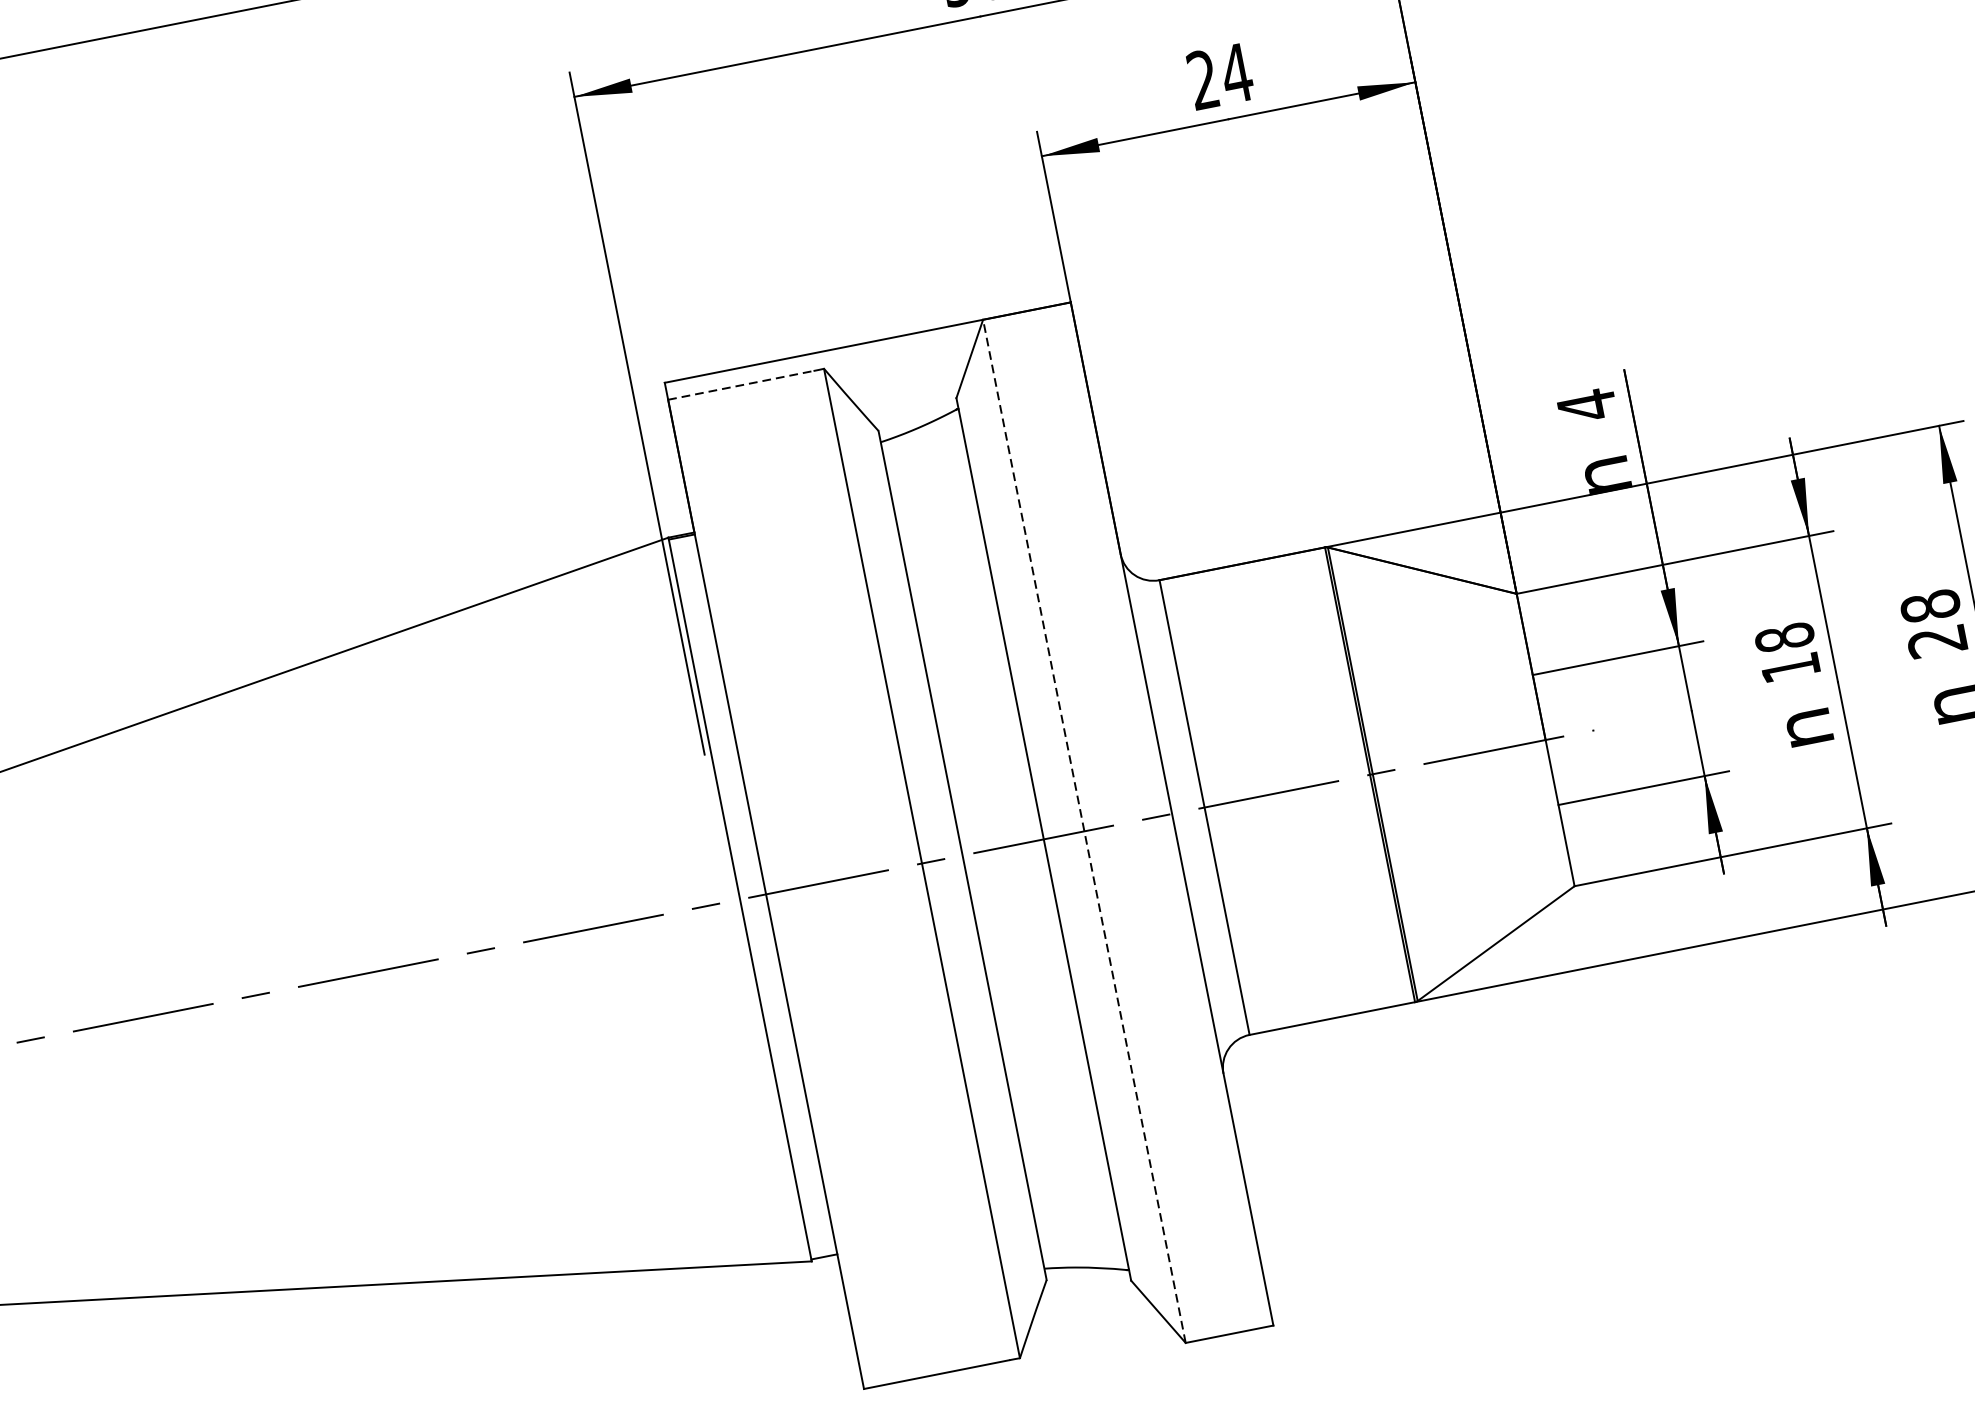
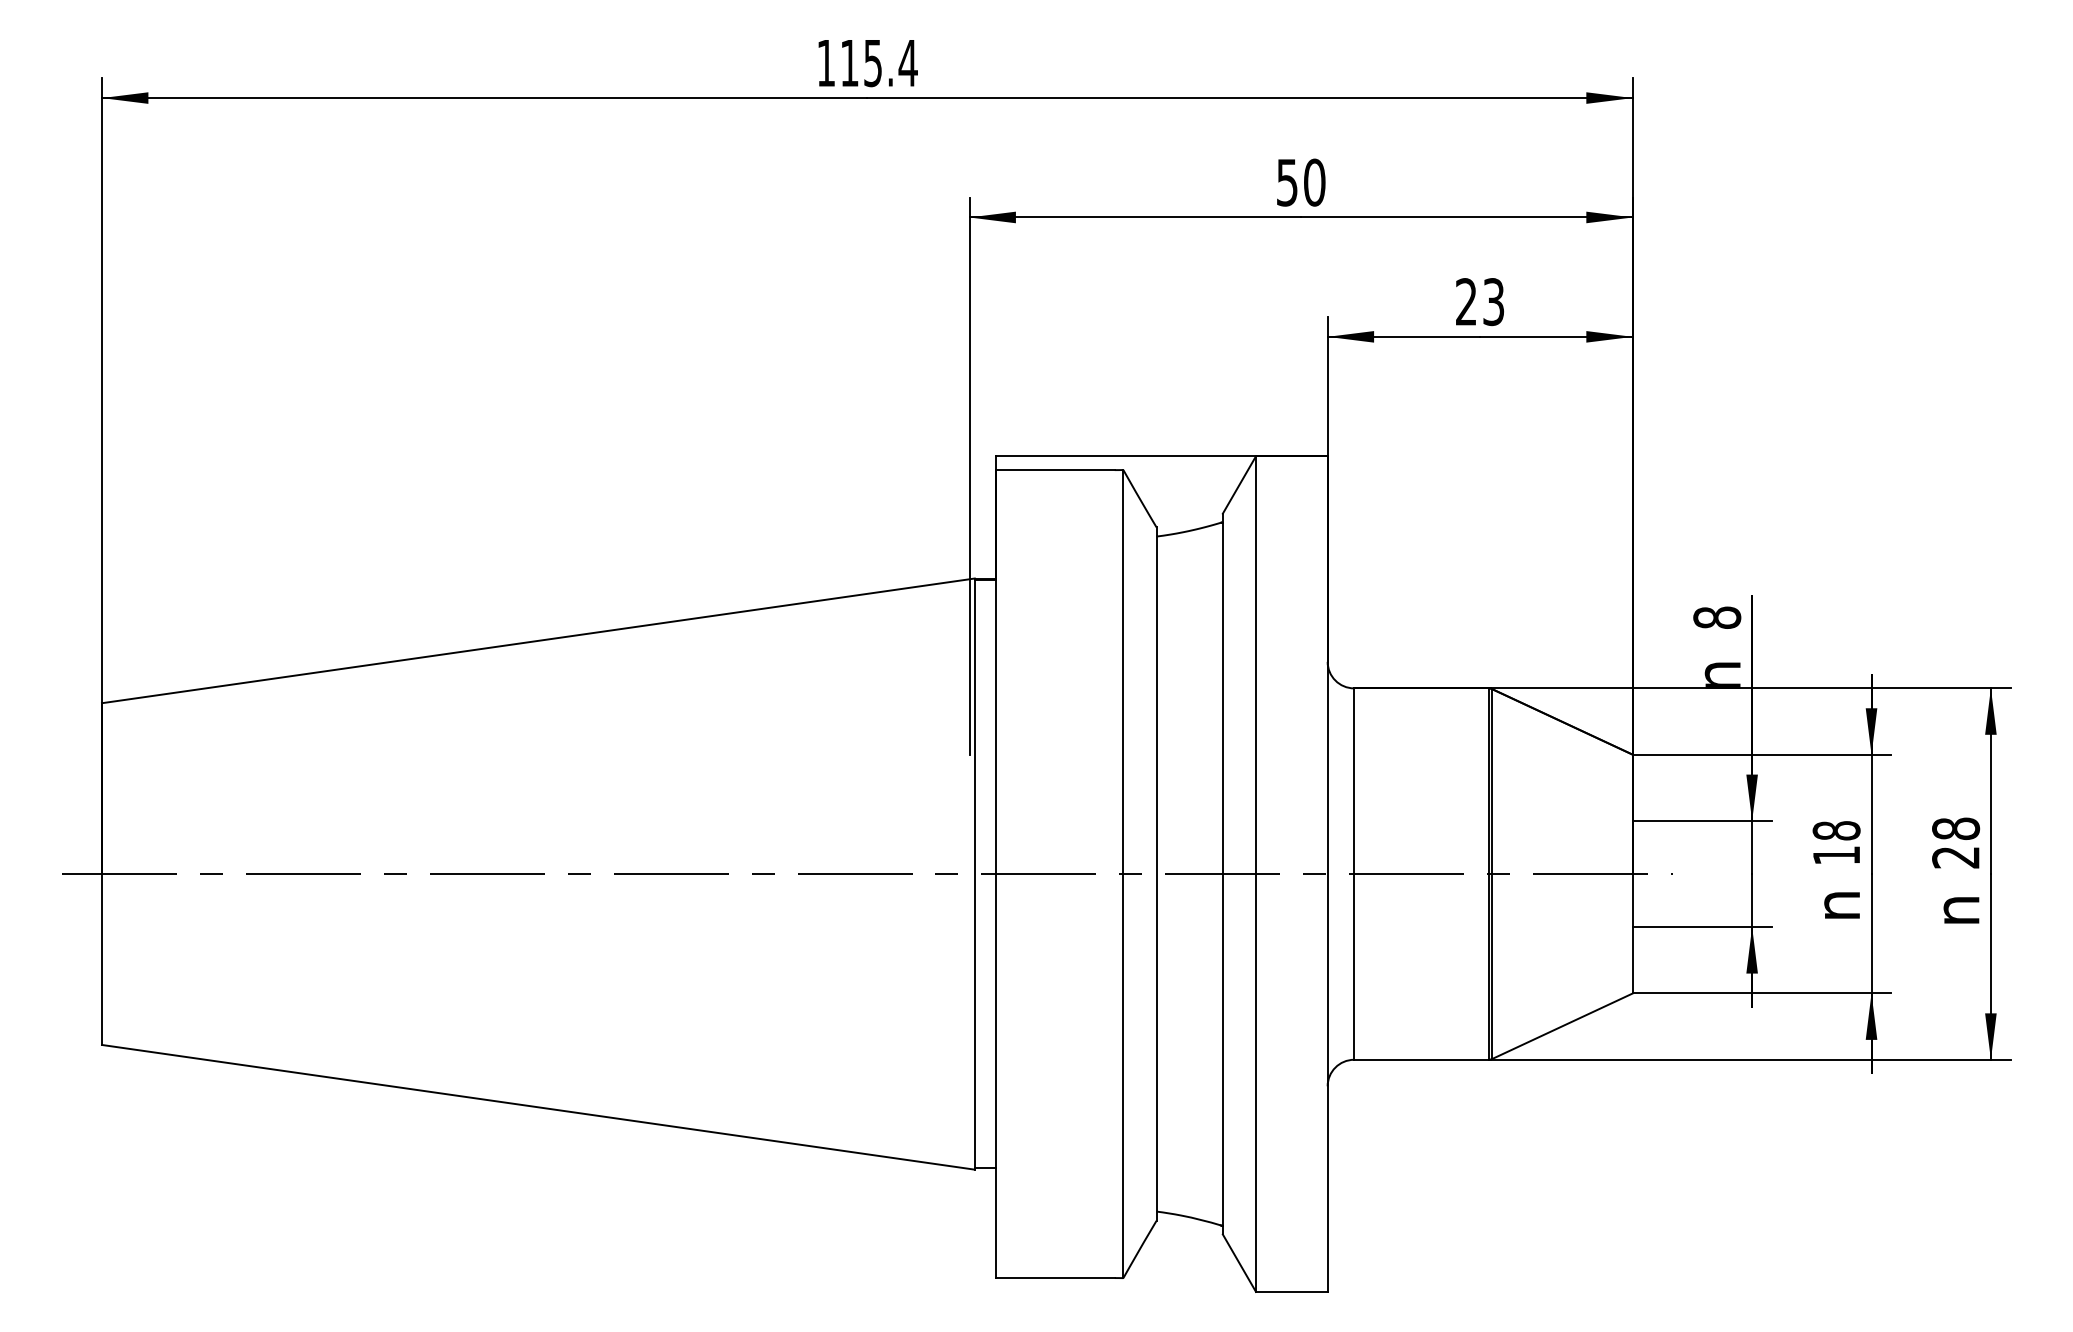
text: (1236, 73) -> (1493, 302), 24 -> 23
line: (741, 385) -> (1055, 470), dashed -> solid
text: (1587, 405) -> (1717, 617), 4 -> 8
line: (1085, 831) -> (1256, 874), dashed -> solid

